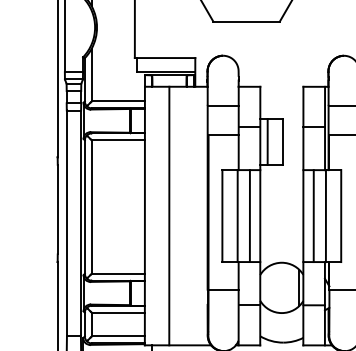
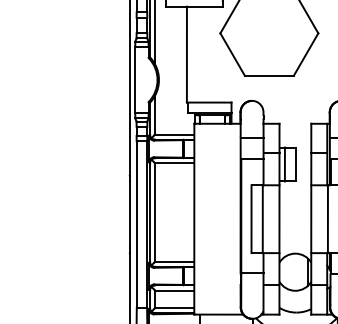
line: (169, 215) -> (212, 218), removed
line: (249, 216) -> (271, 219), removed
line: (313, 216) -> (318, 219), removed

